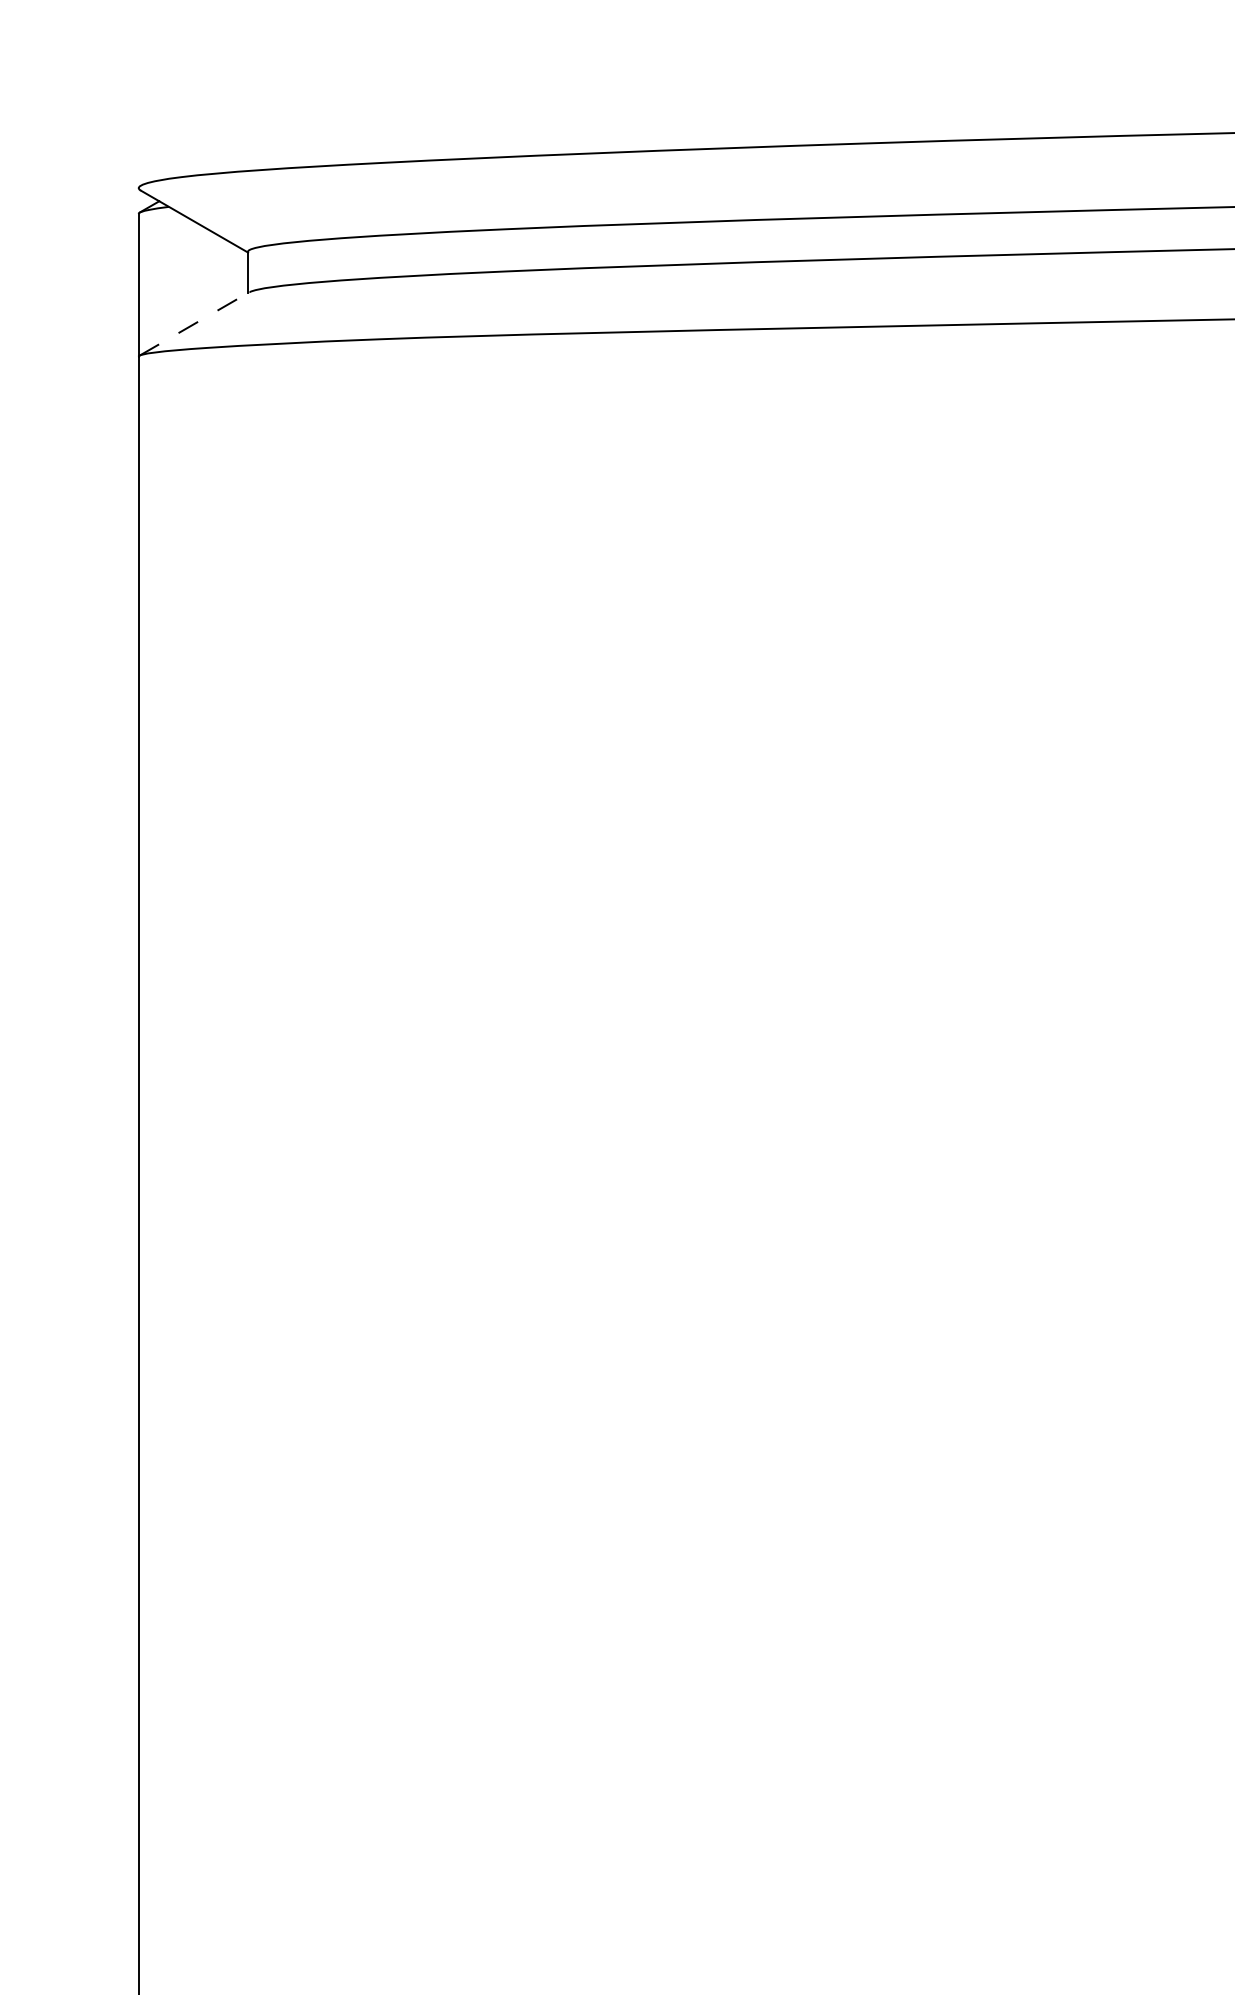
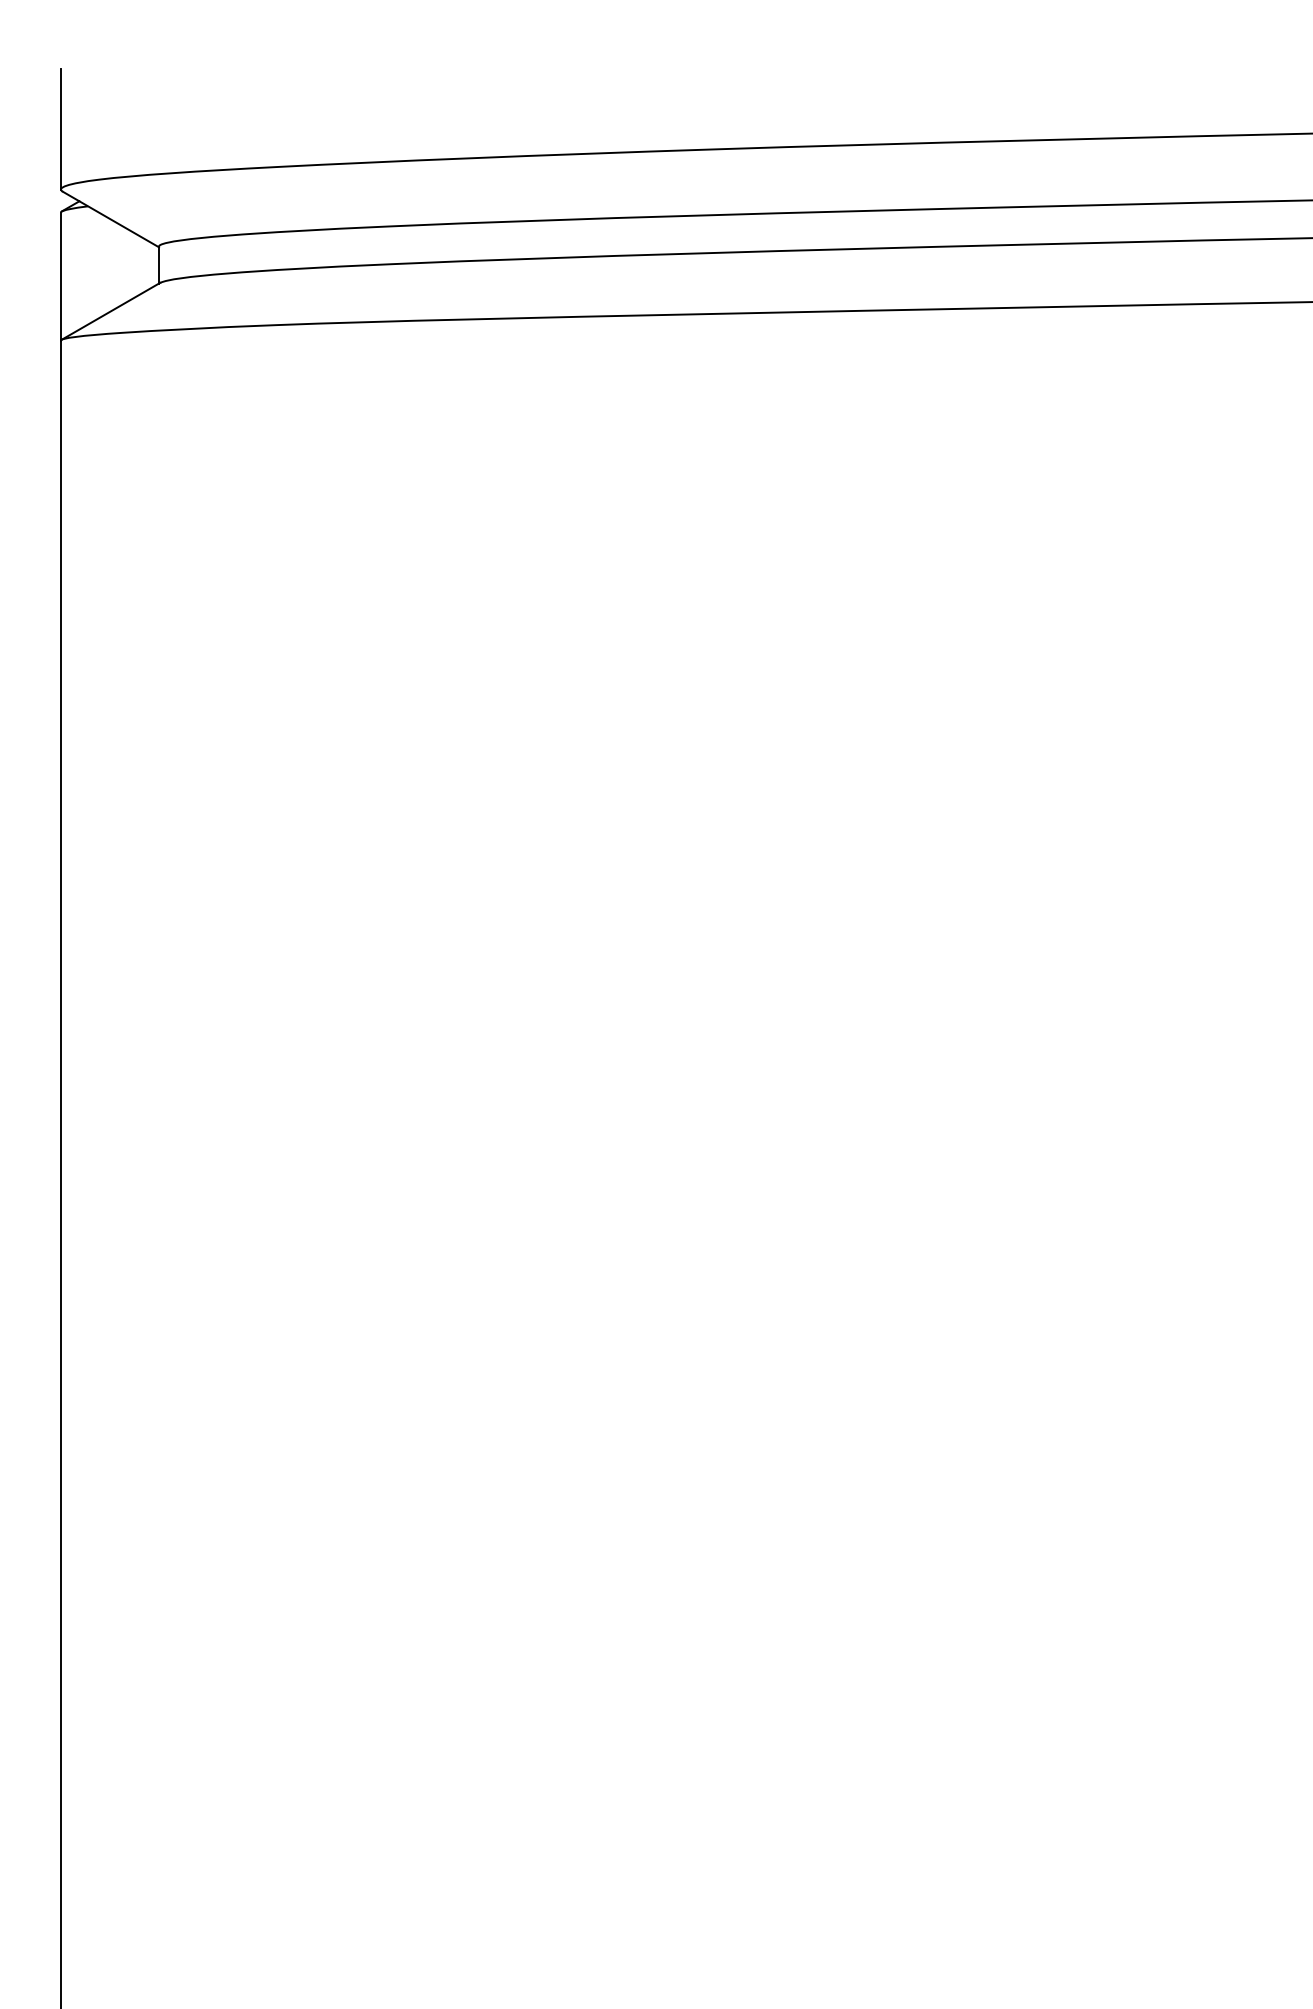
line: (138, 121) -> (60, 129), added
line: (195, 324) -> (111, 311), dashed -> solid

